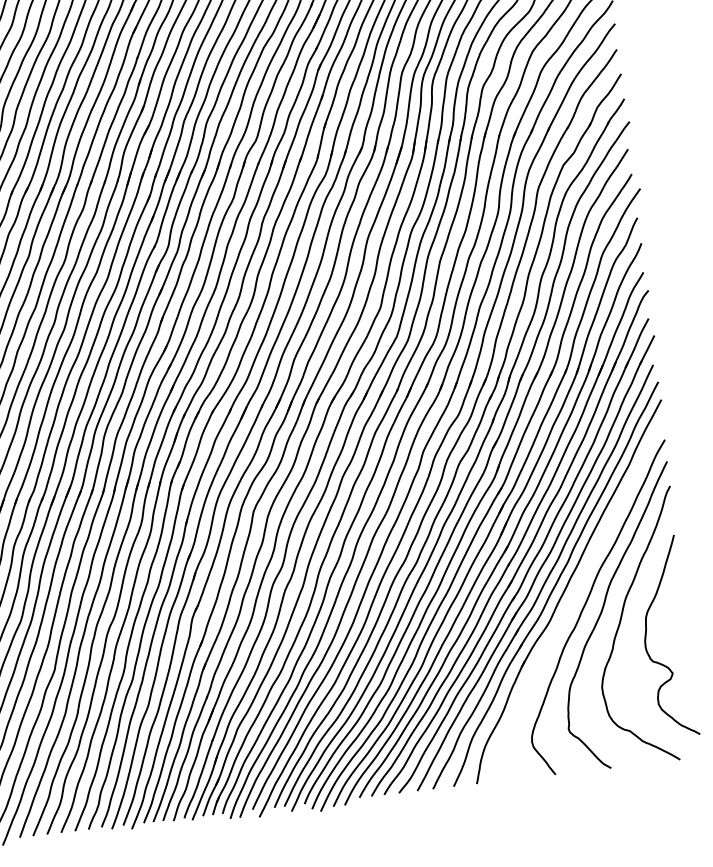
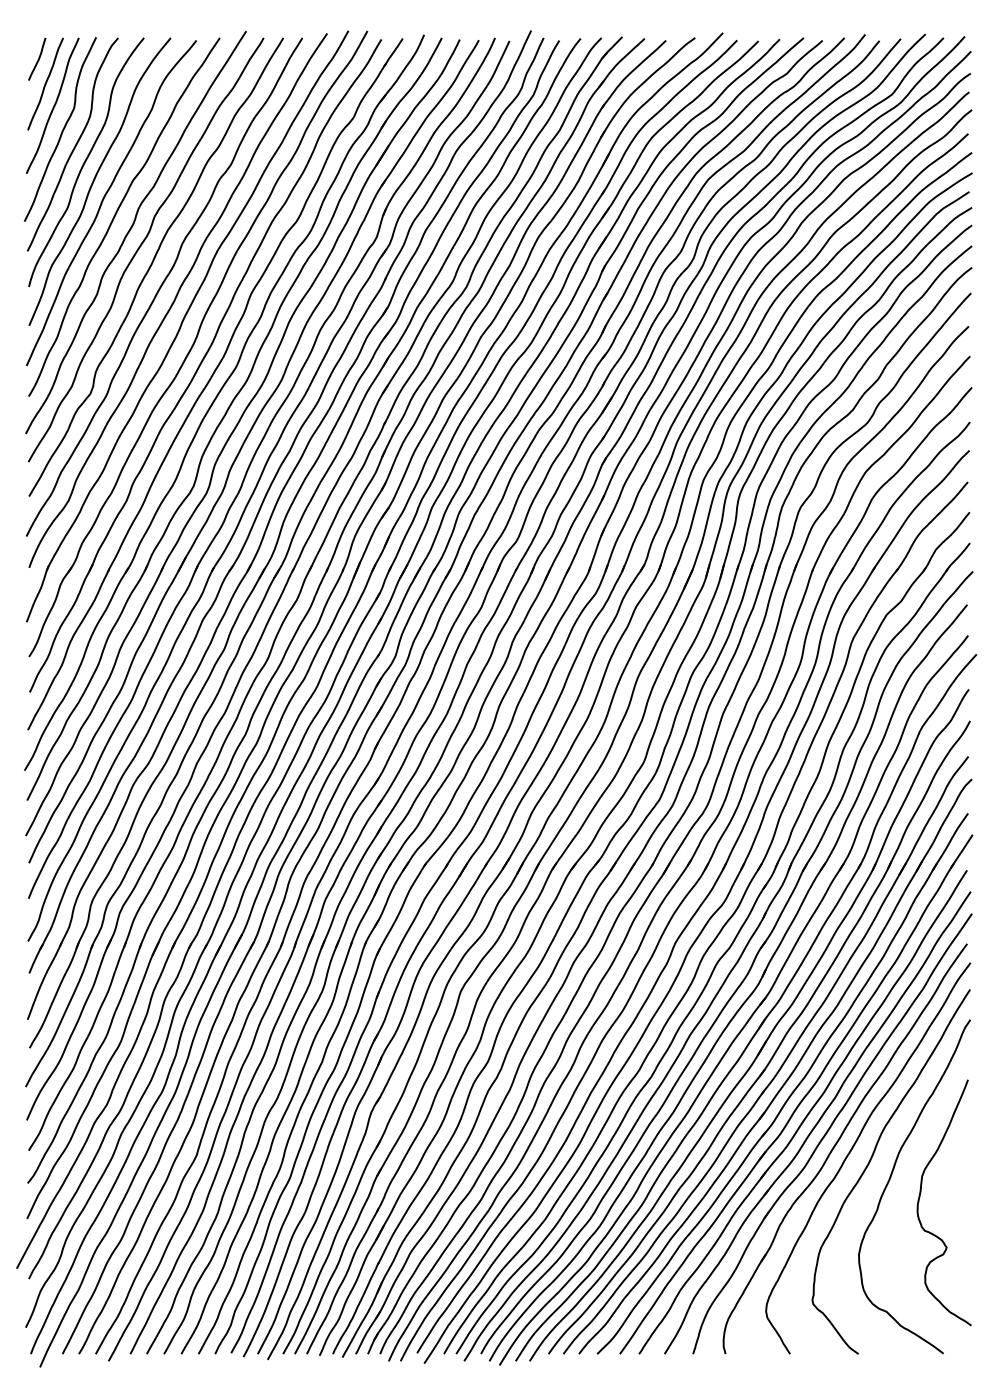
part: (574, 598) -> (838, 1142), added

